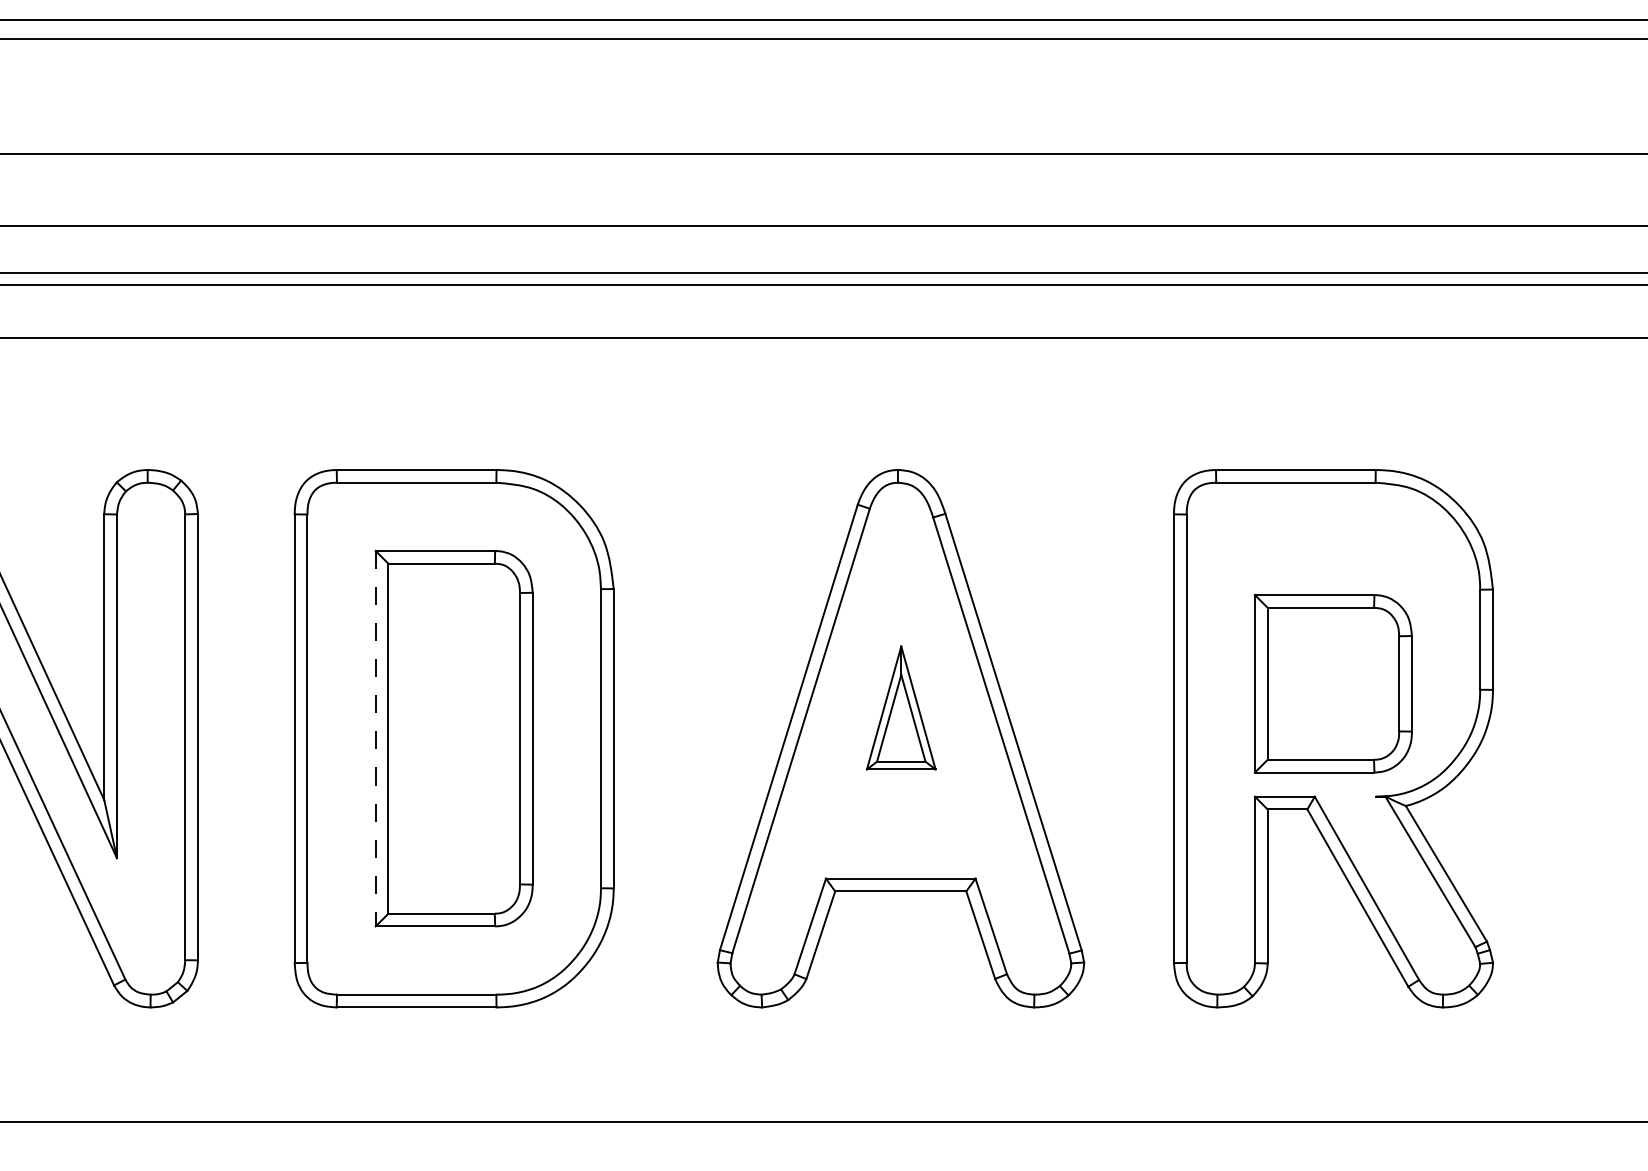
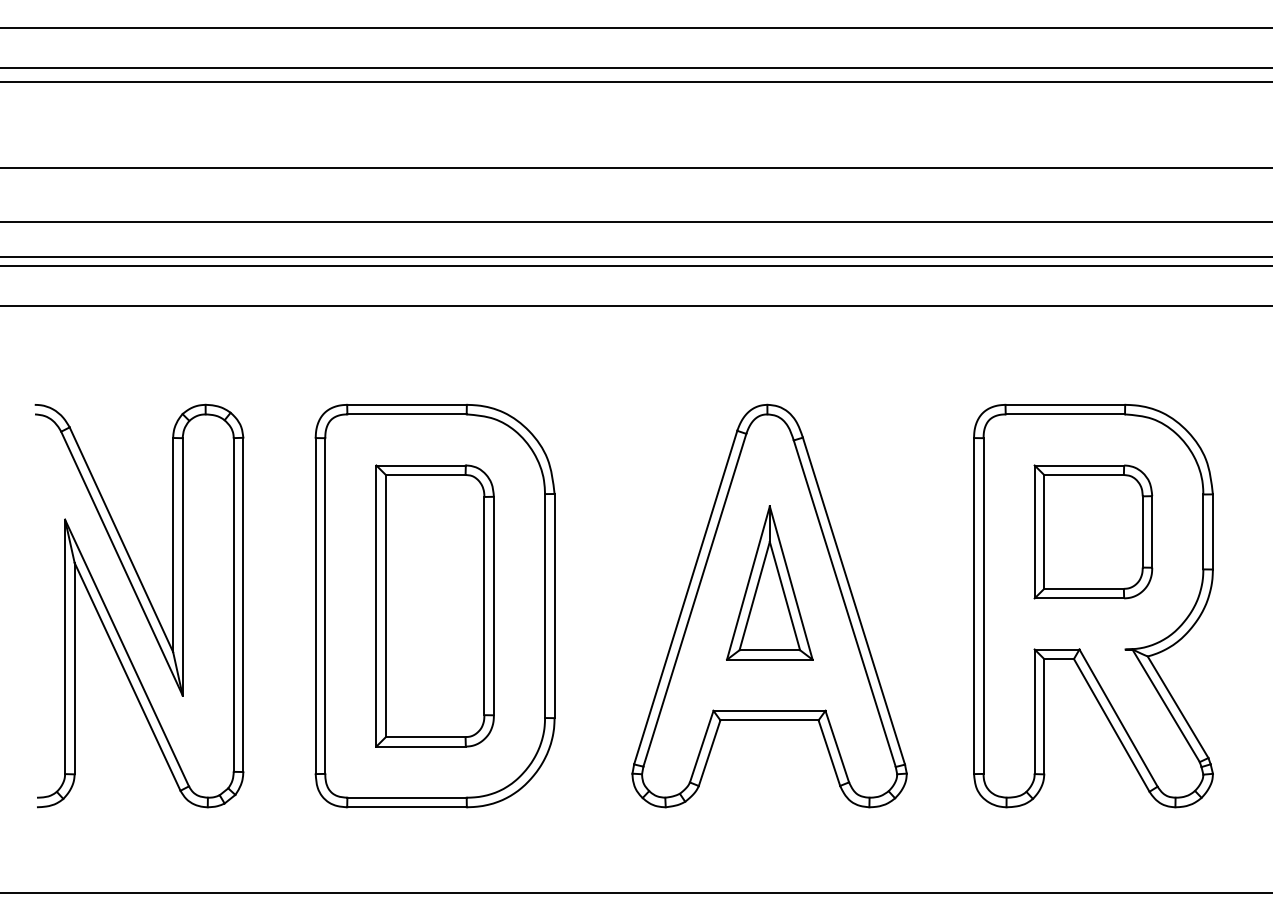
part: (1333, 683) -> (1093, 531), moved
part: (900, 707) -> (769, 582), size x1.67
line: (375, 739) -> (376, 606), dashed -> solid

